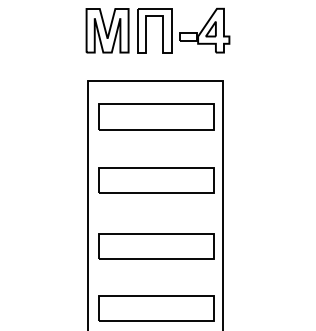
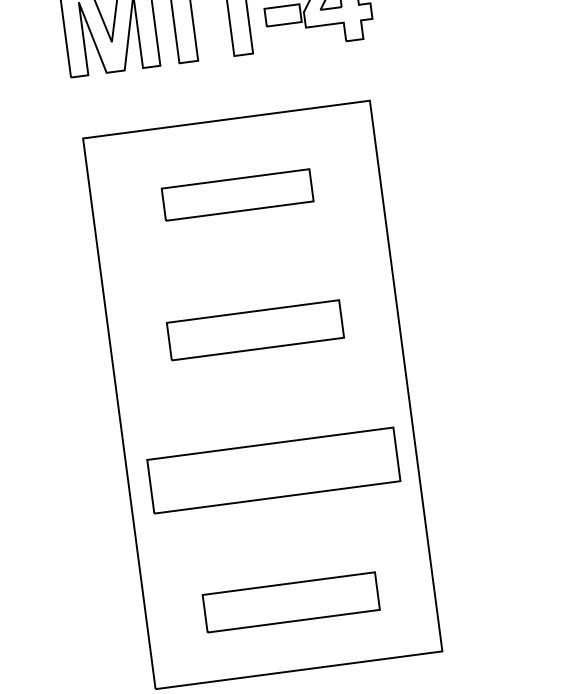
part: (156, 116) -> (237, 194), size x0.6
part: (156, 180) -> (255, 330), size x0.7
part: (156, 308) -> (291, 602), size x0.7

